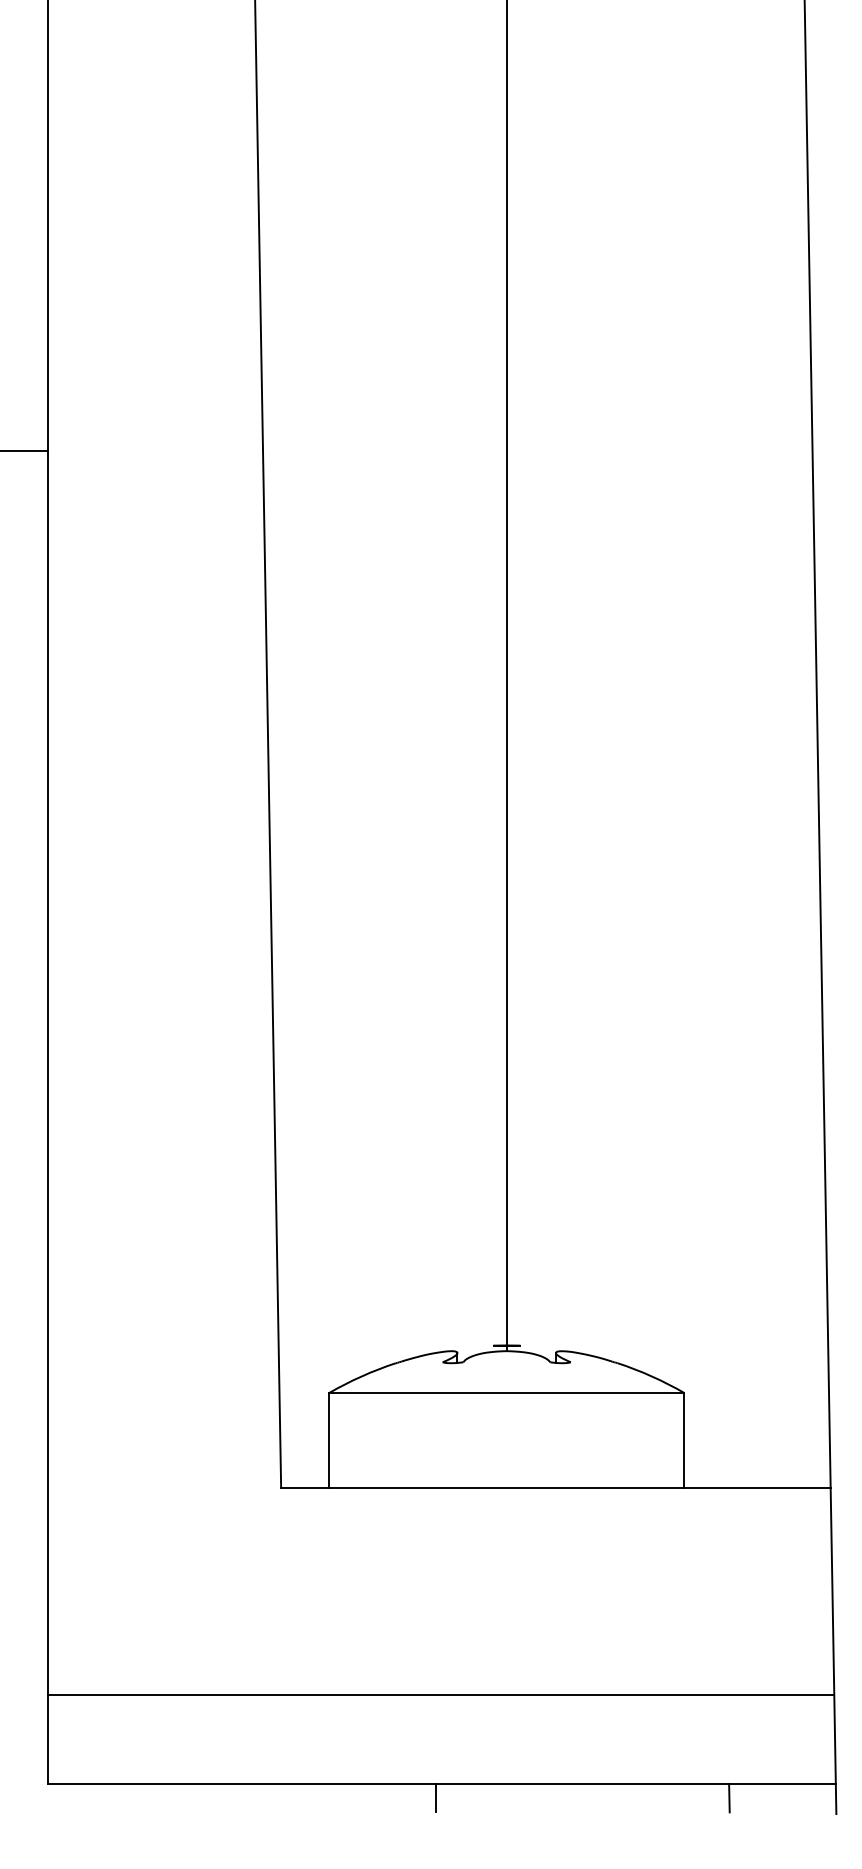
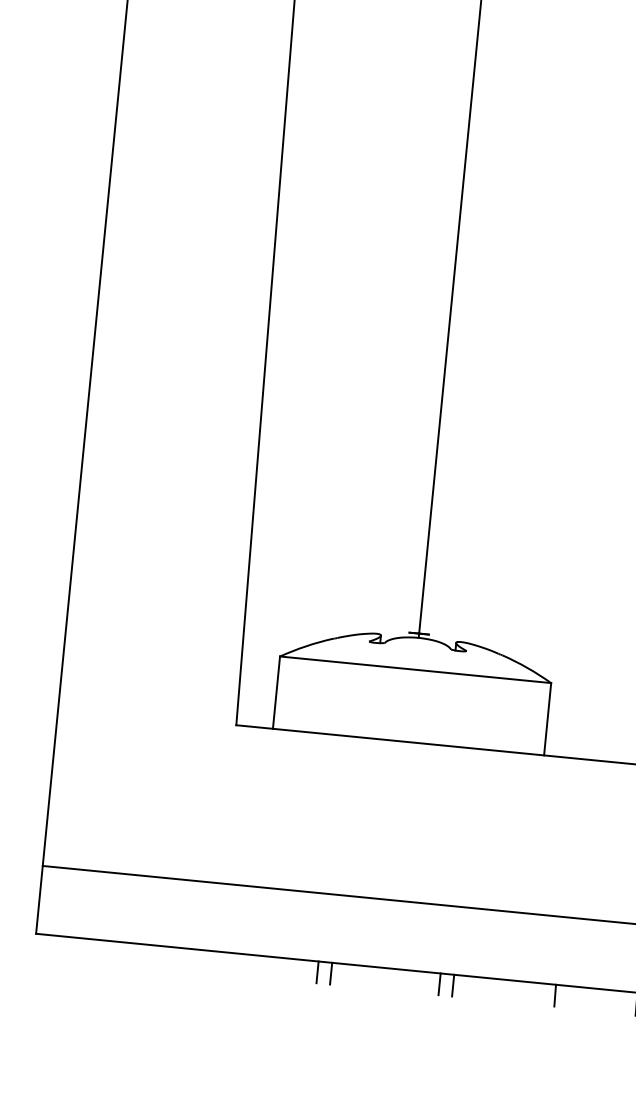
line: (418, 1797) -> (317, 971), added
line: (577, 1797) -> (439, 983), added
line: (595, 1797) -> (453, 985), added

